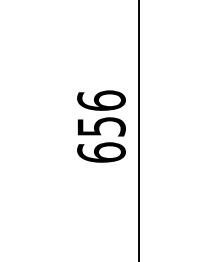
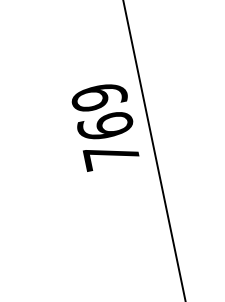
text: (101, 126) -> (105, 126), 656 -> 769

